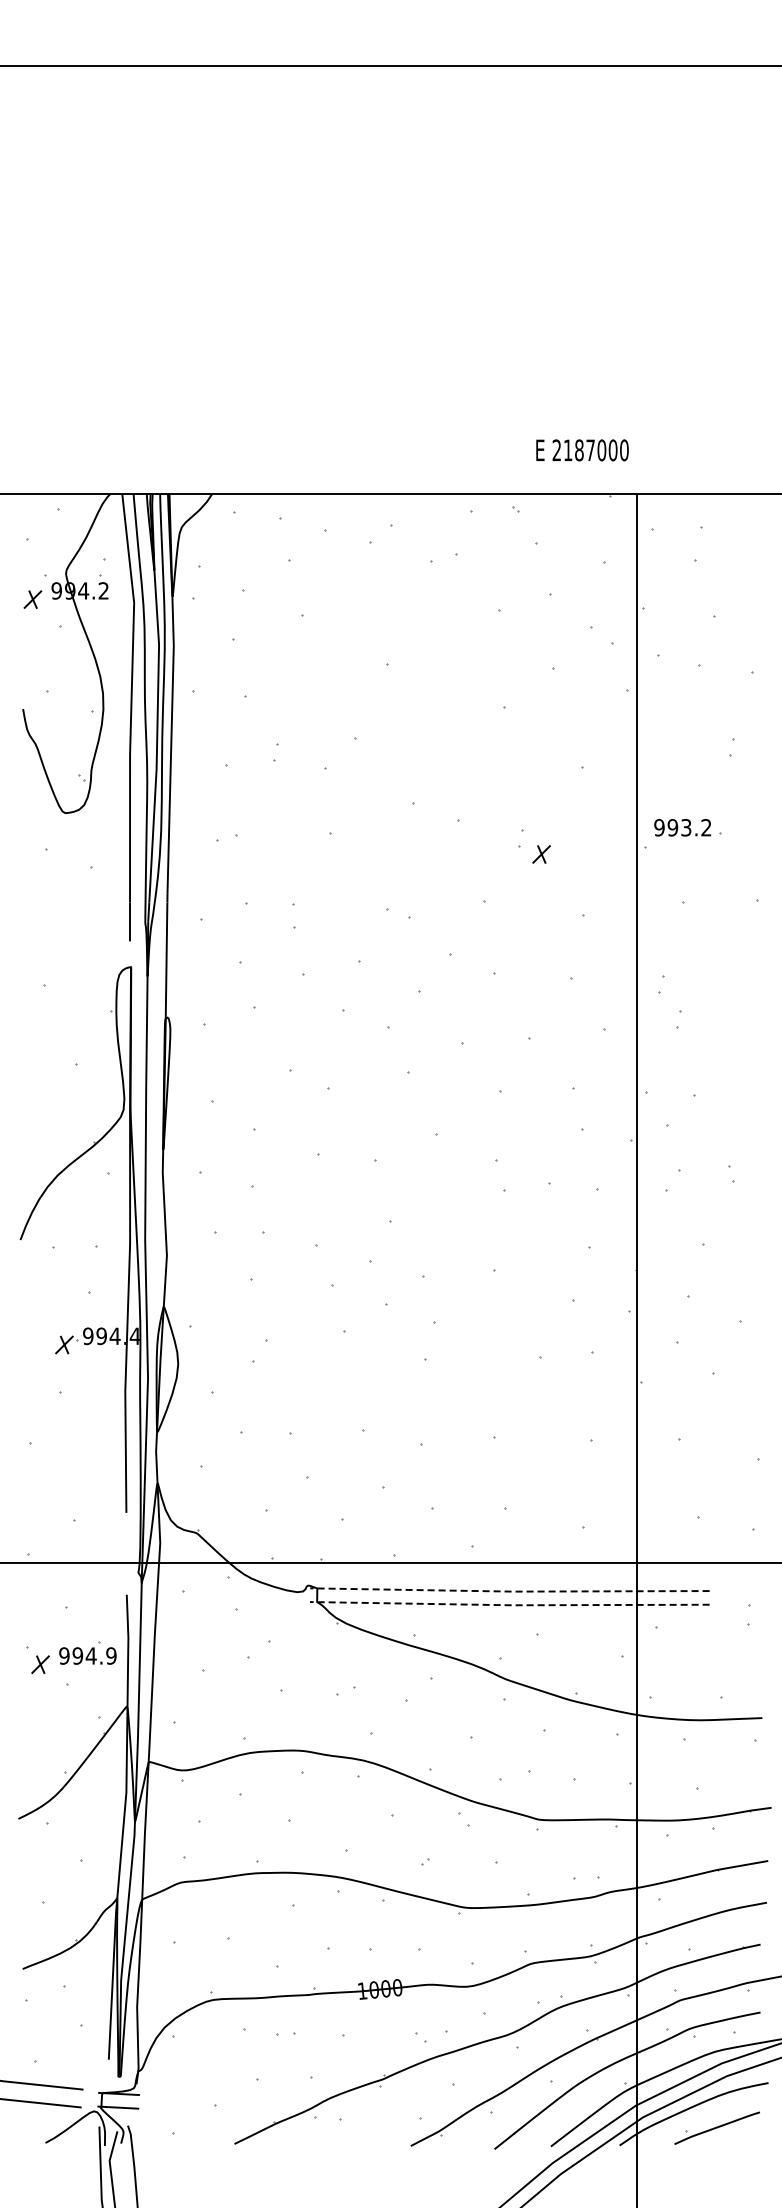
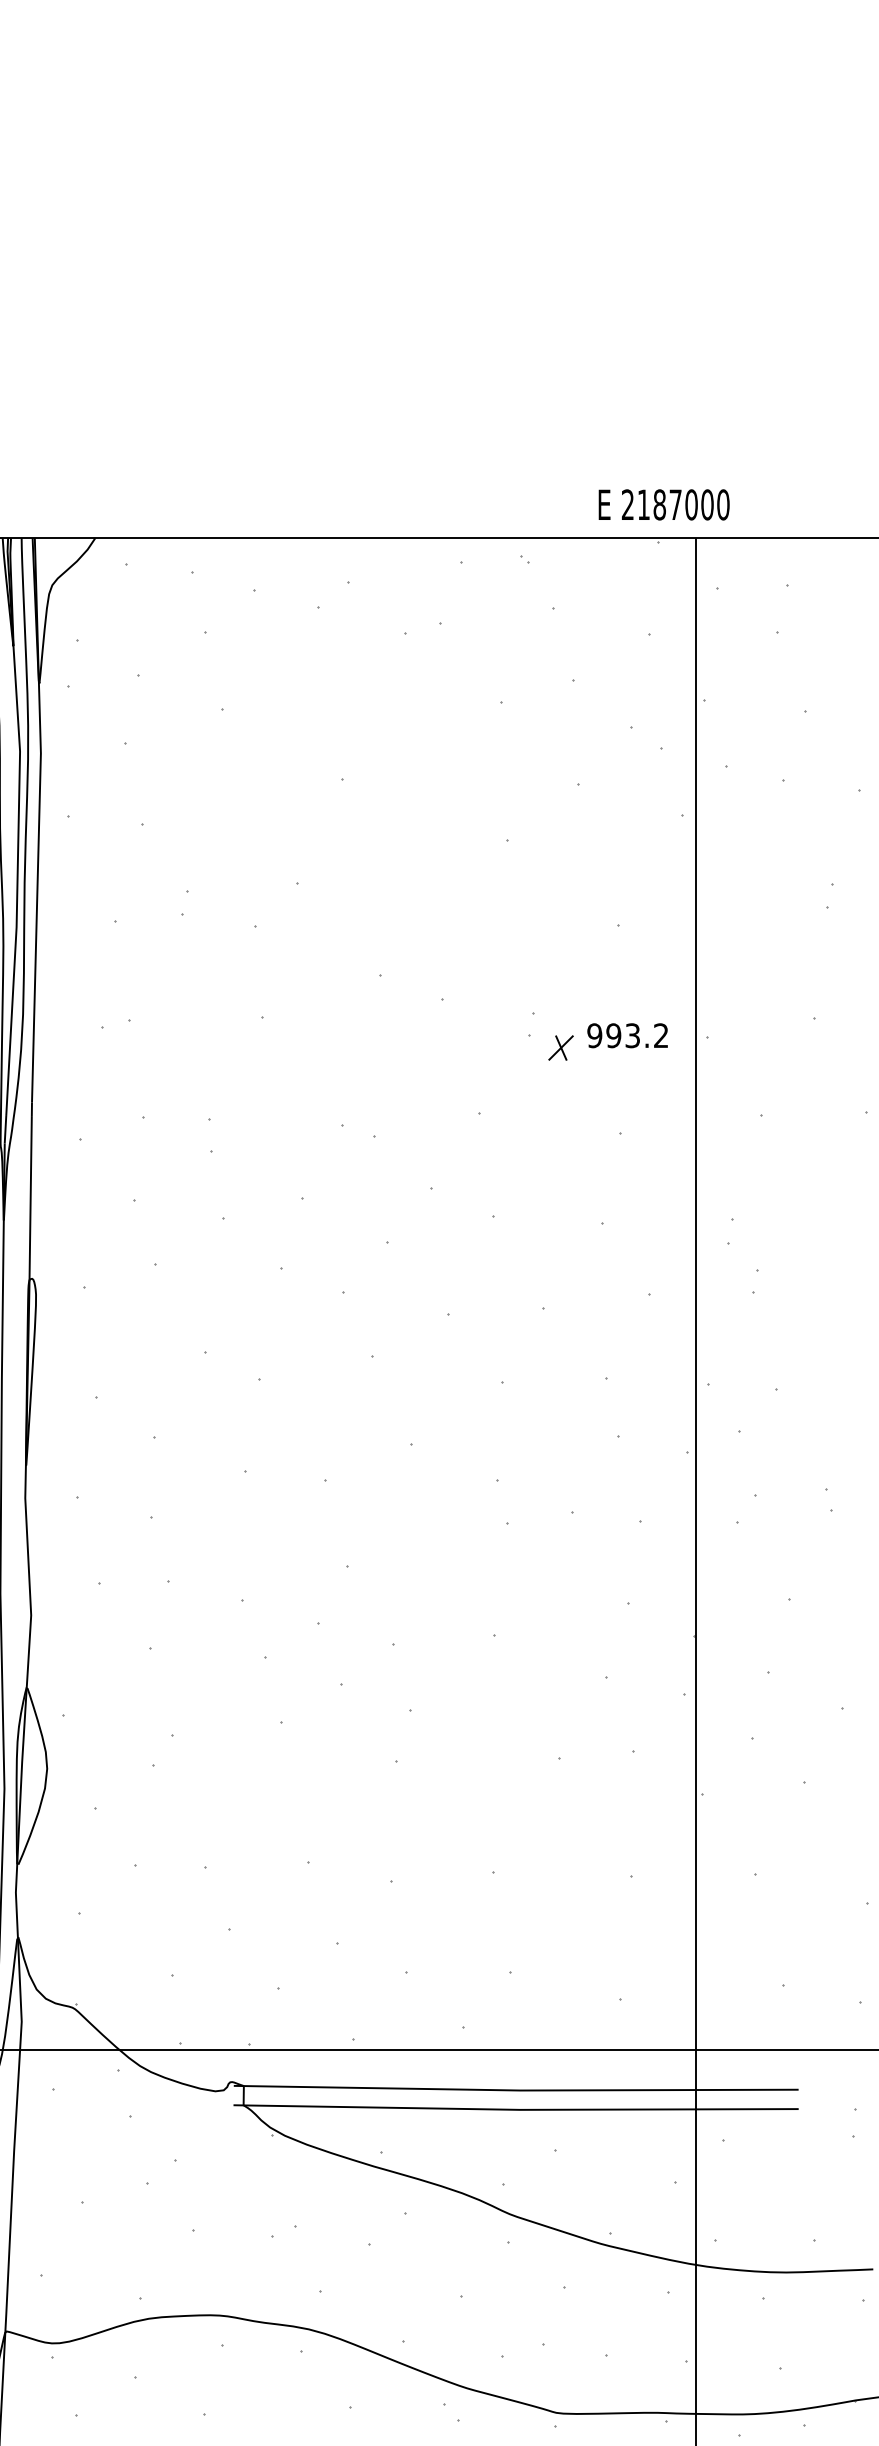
text: (582, 450) -> (664, 505), moved
text: (682, 827) -> (627, 1035), moved
line: (509, 1591) -> (515, 2090), dashed -> solid
line: (509, 1605) -> (515, 2110), dashed -> solid

